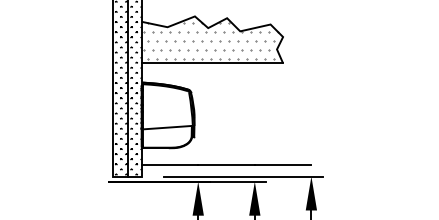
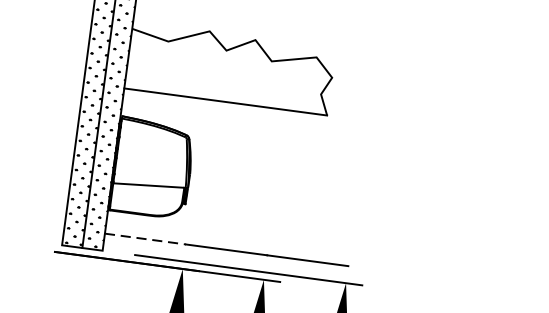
hatch: (210, 41) -> (227, 70), removed
line: (170, 164) -> (146, 238), solid -> dashed

